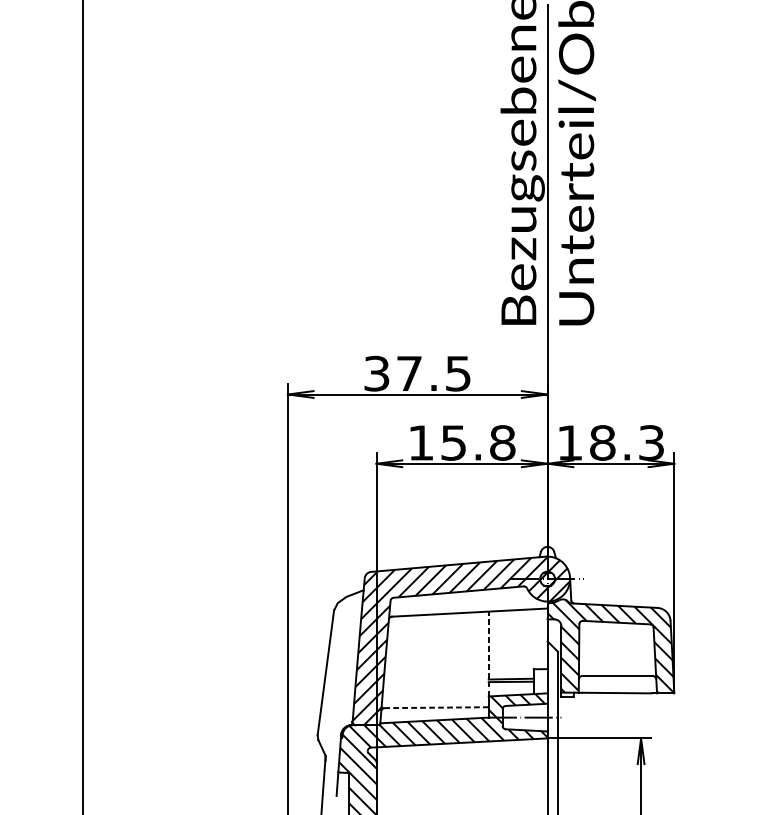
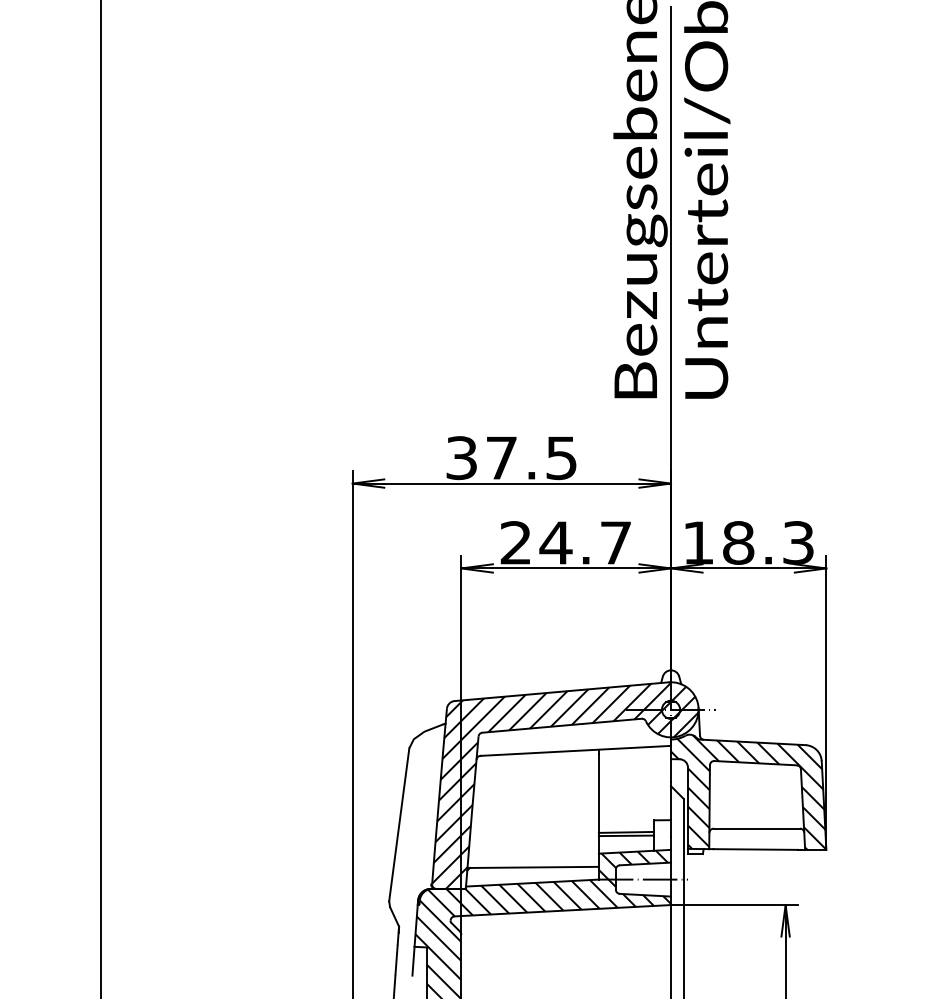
text: (461, 442) -> (565, 542), 15.8 -> 24.7
line: (488, 655) -> (598, 803), dashed -> solid
line: (435, 707) -> (533, 867), dashed -> solid

